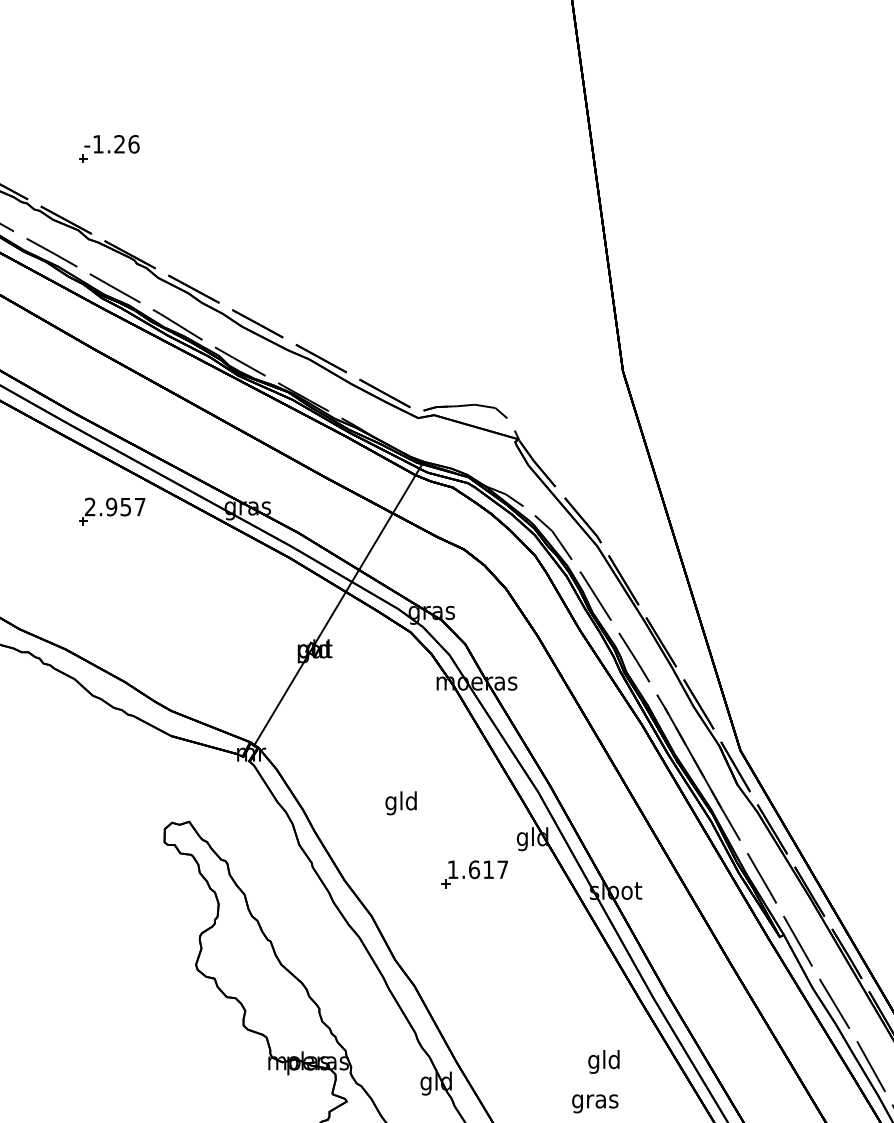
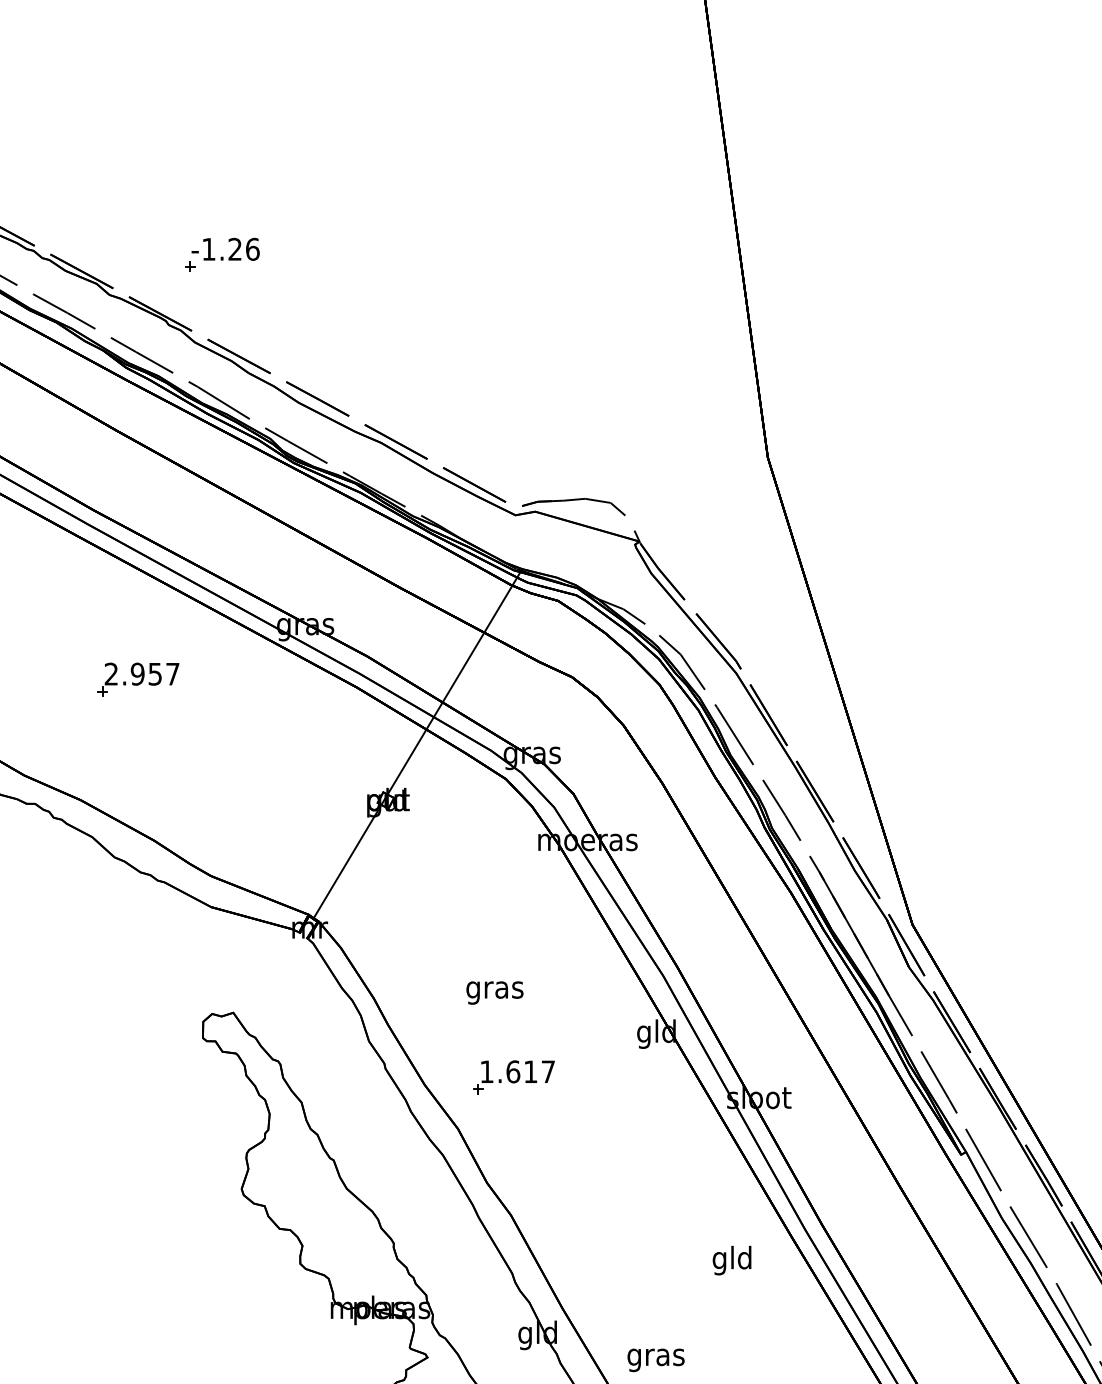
part: (109, 148) -> (222, 254), moved
part: (112, 511) -> (138, 679), moved
text: (401, 803) -> (494, 990), gld -> gras
part: (474, 874) -> (513, 1077), moved
text: (603, 1061) -> (731, 1260), moved
text: (595, 1103) -> (656, 1359), moved

